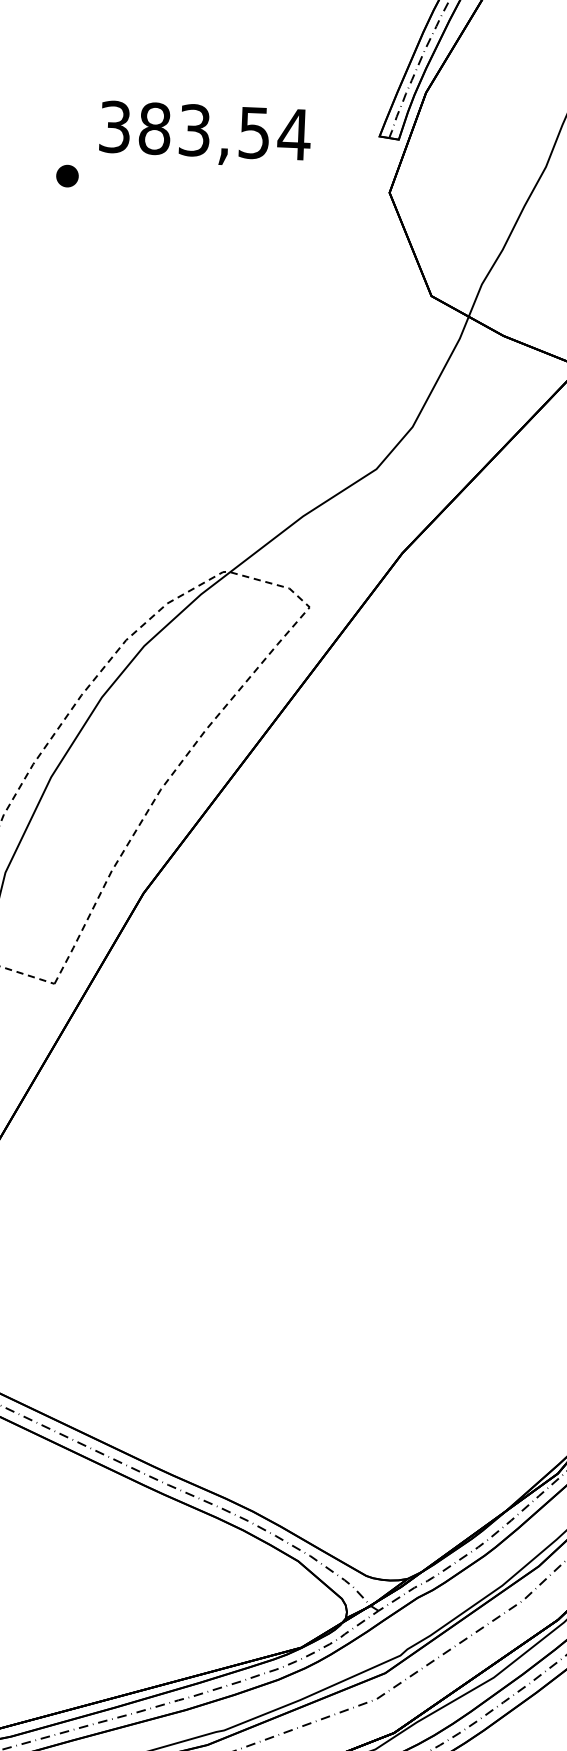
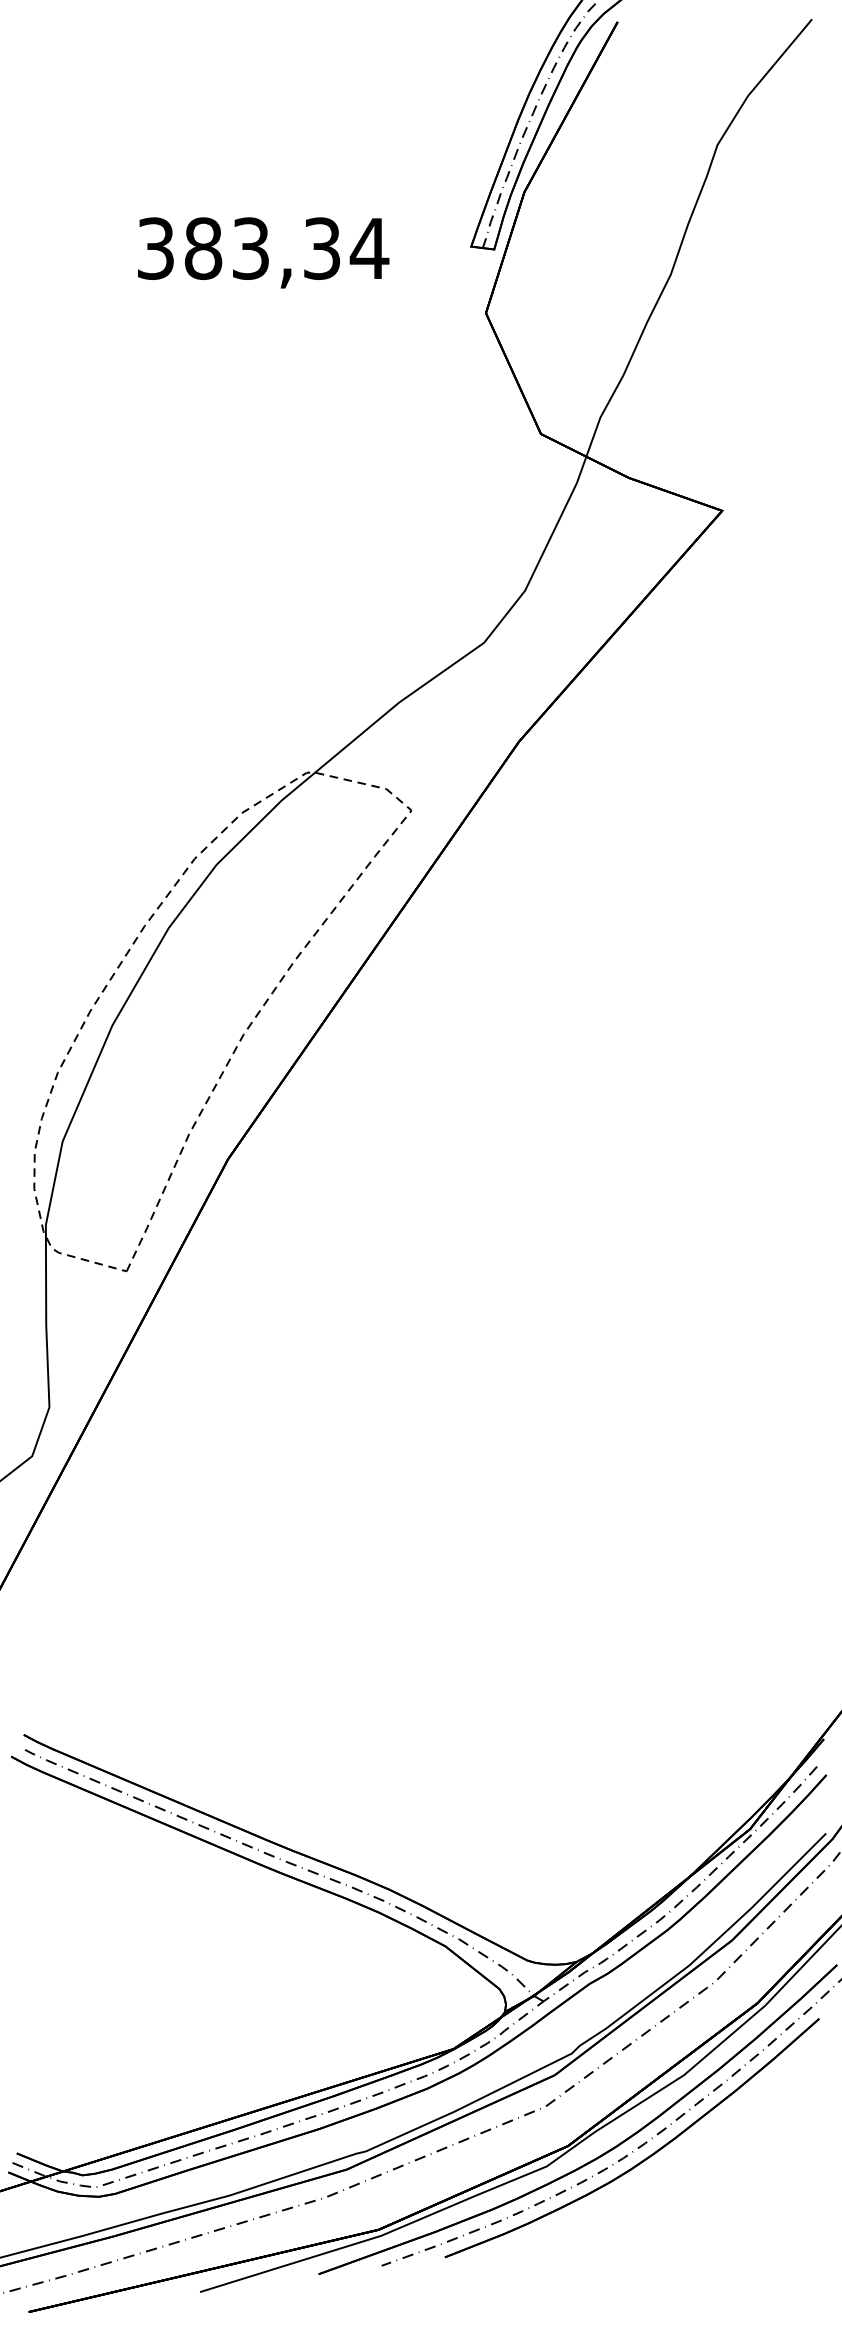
text: (254, 132) -> (322, 248), 383,54 -> 383,34
part: (67, 176) -> (101, 309), removed

